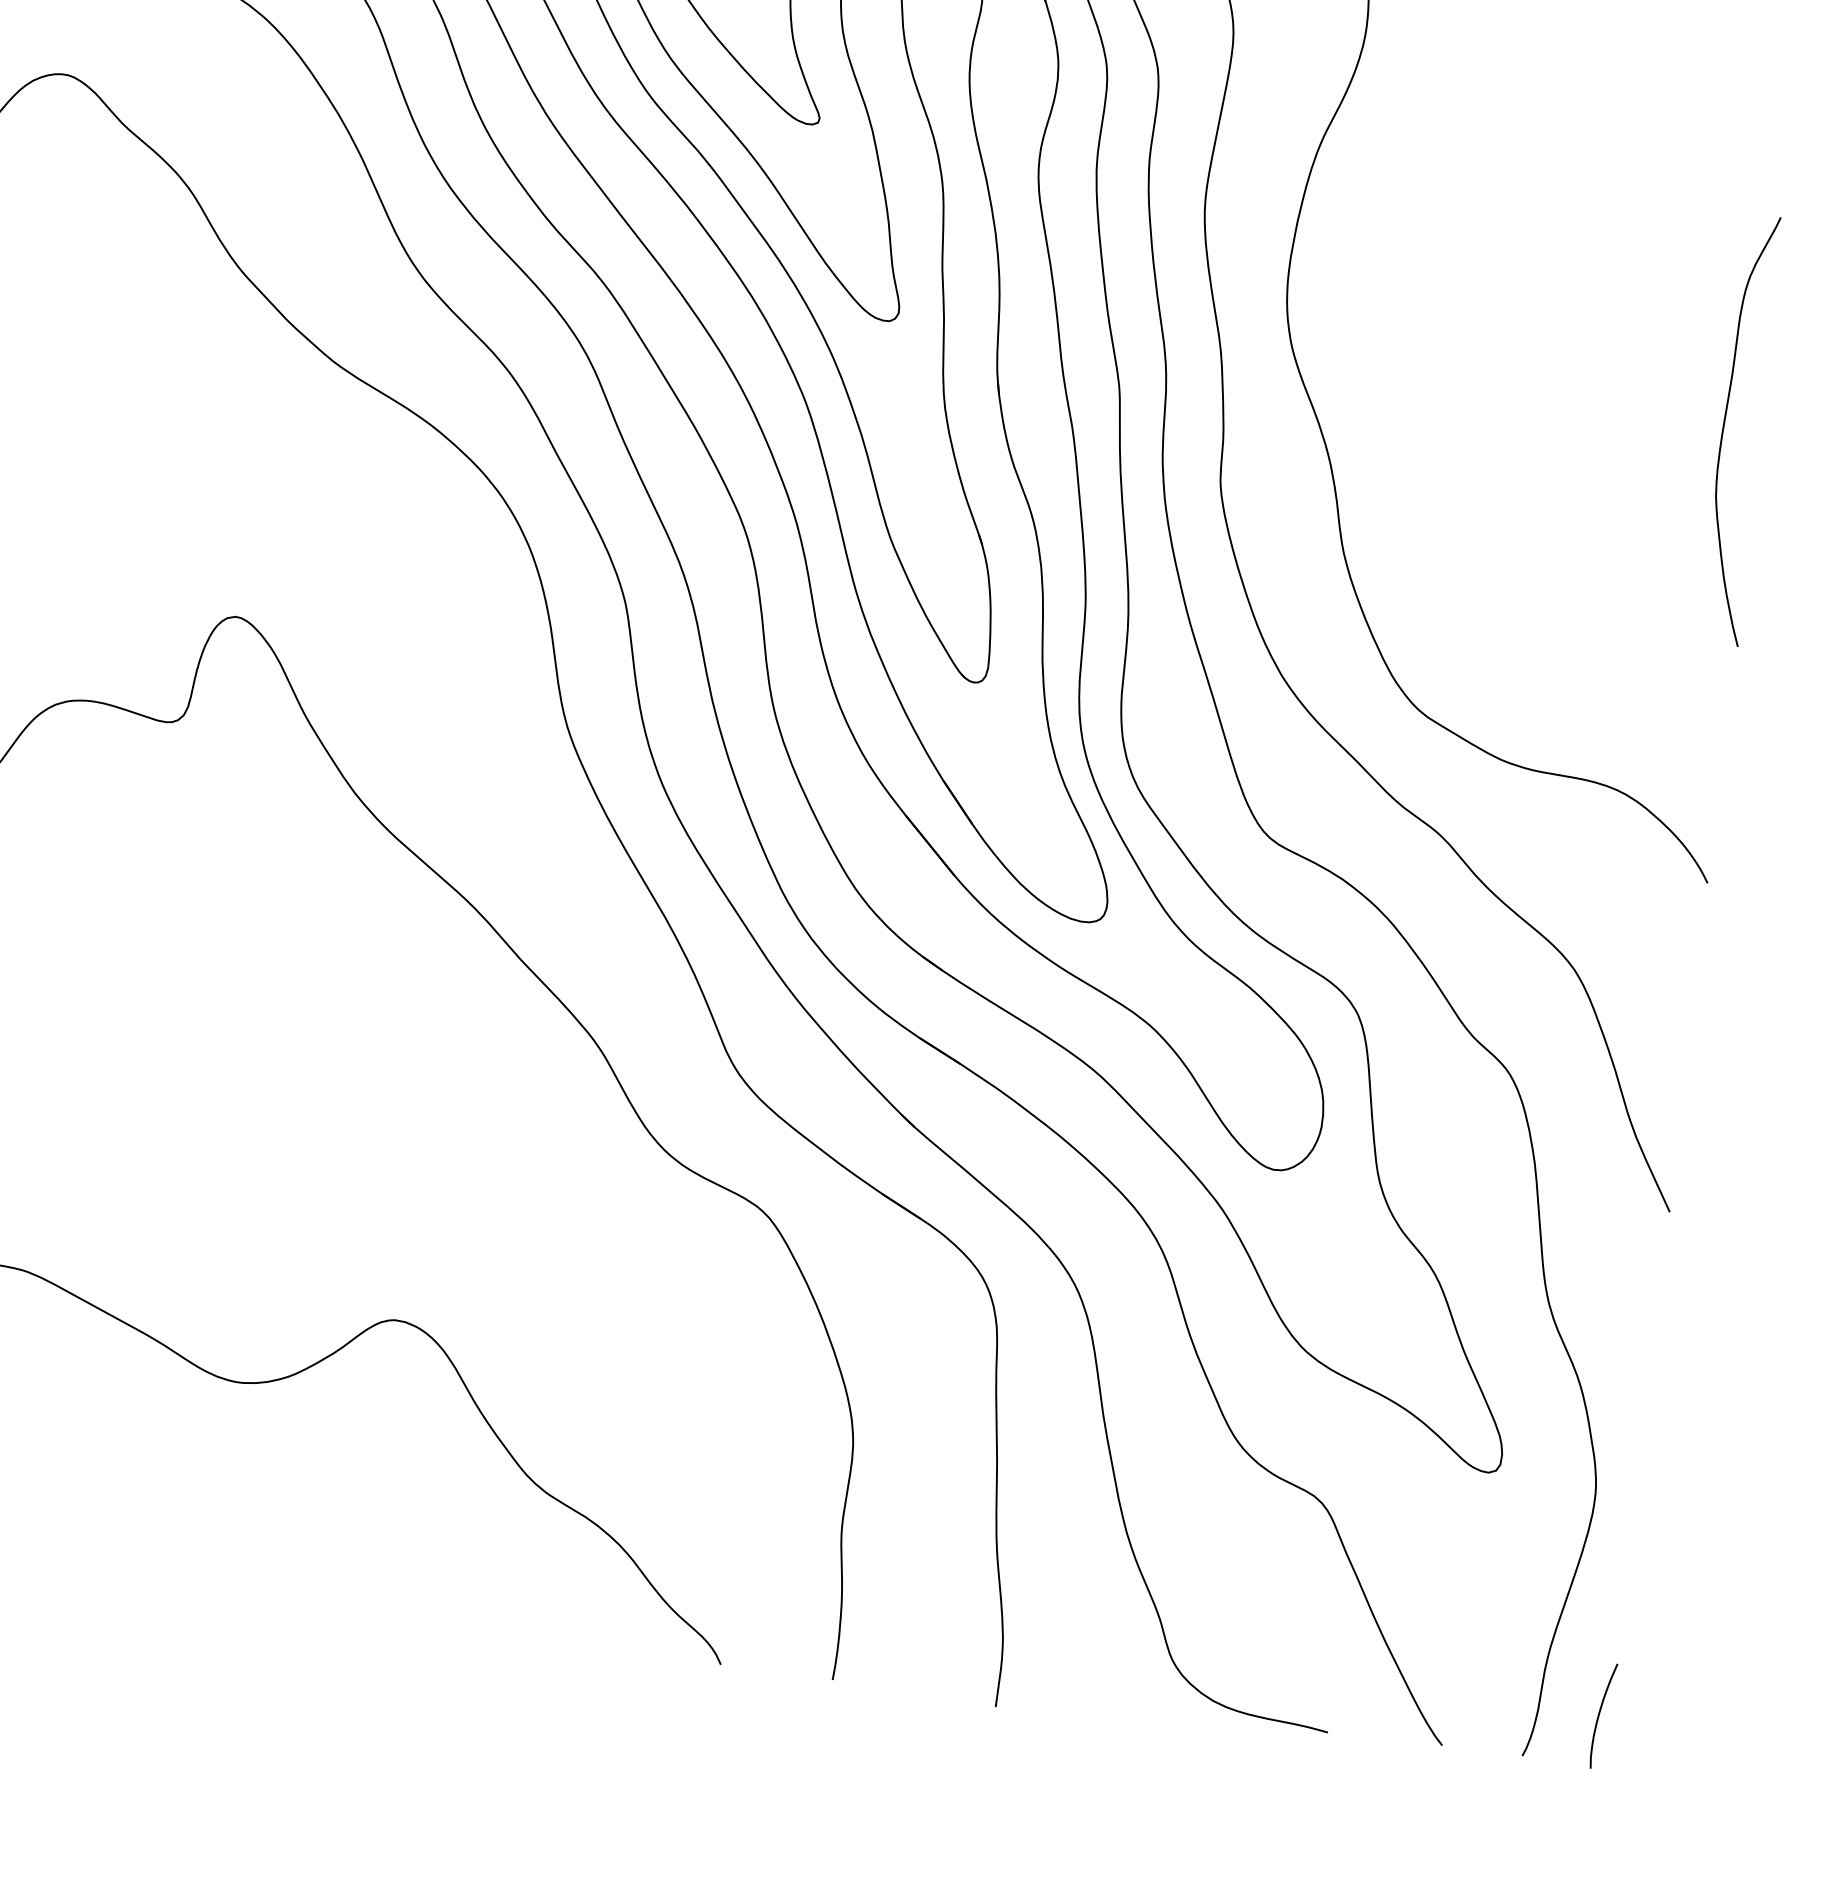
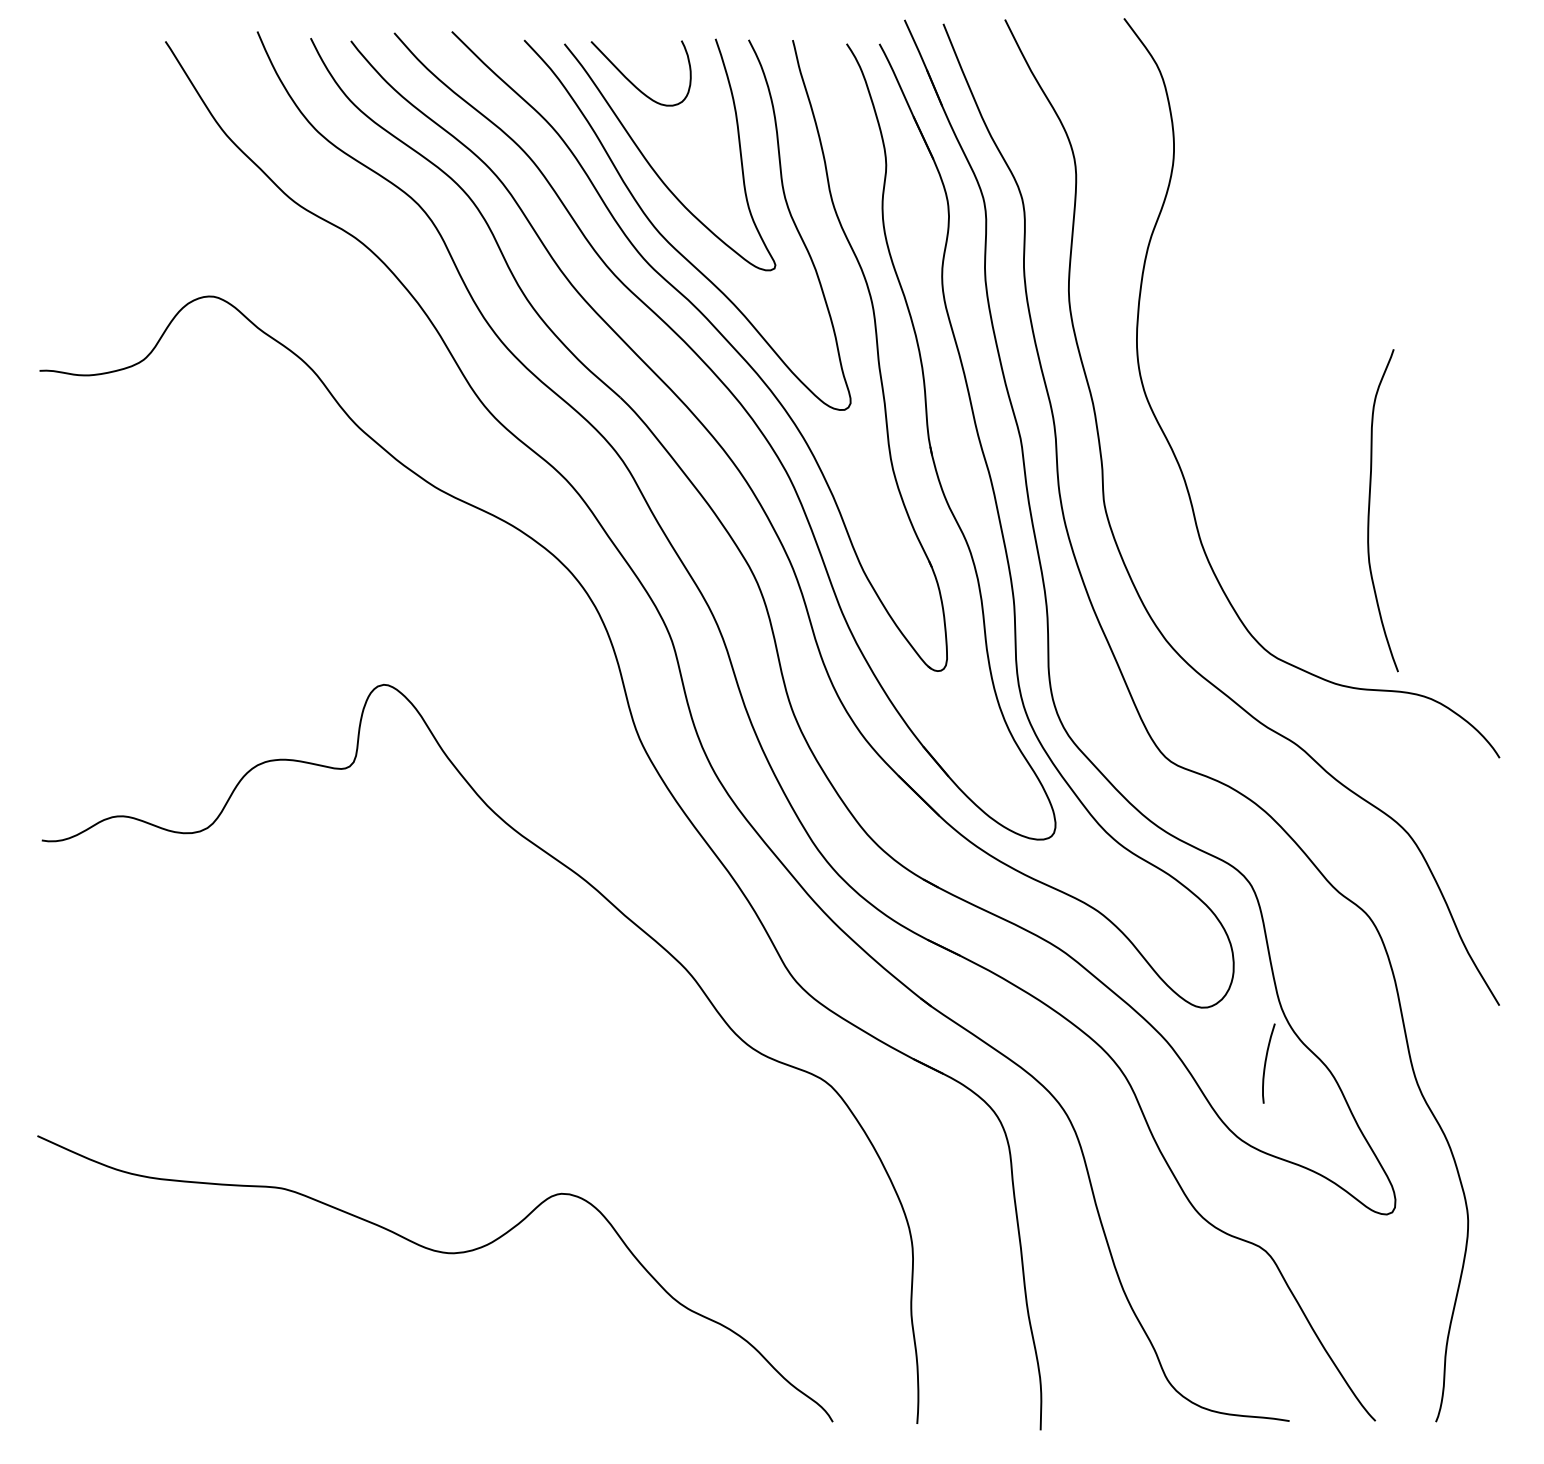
curve: (1726, 421) -> (1370, 505), moved
curve: (1600, 1715) -> (1266, 1063), moved

